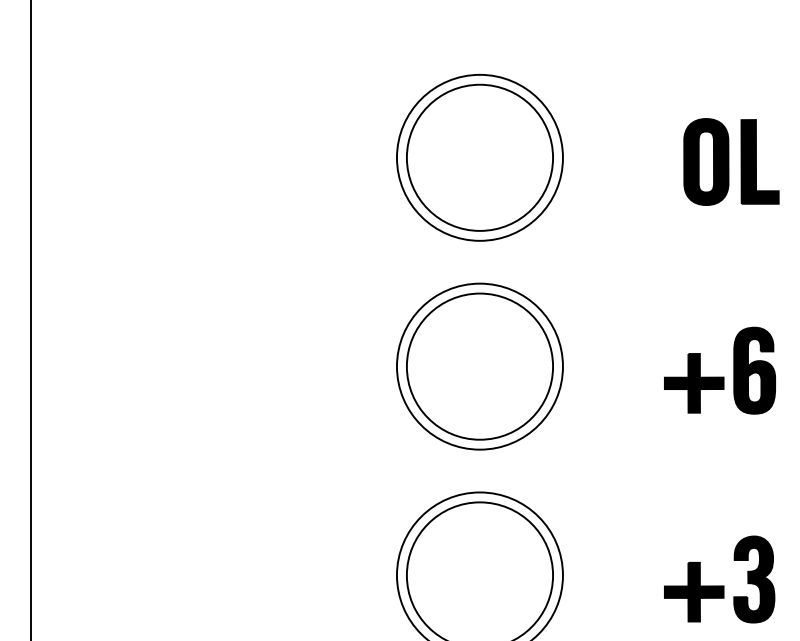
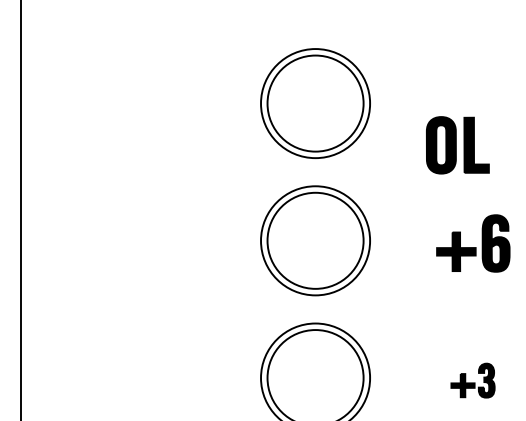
part: (730, 162) -> (457, 145), moved
part: (718, 579) -> (472, 380), size x0.6

